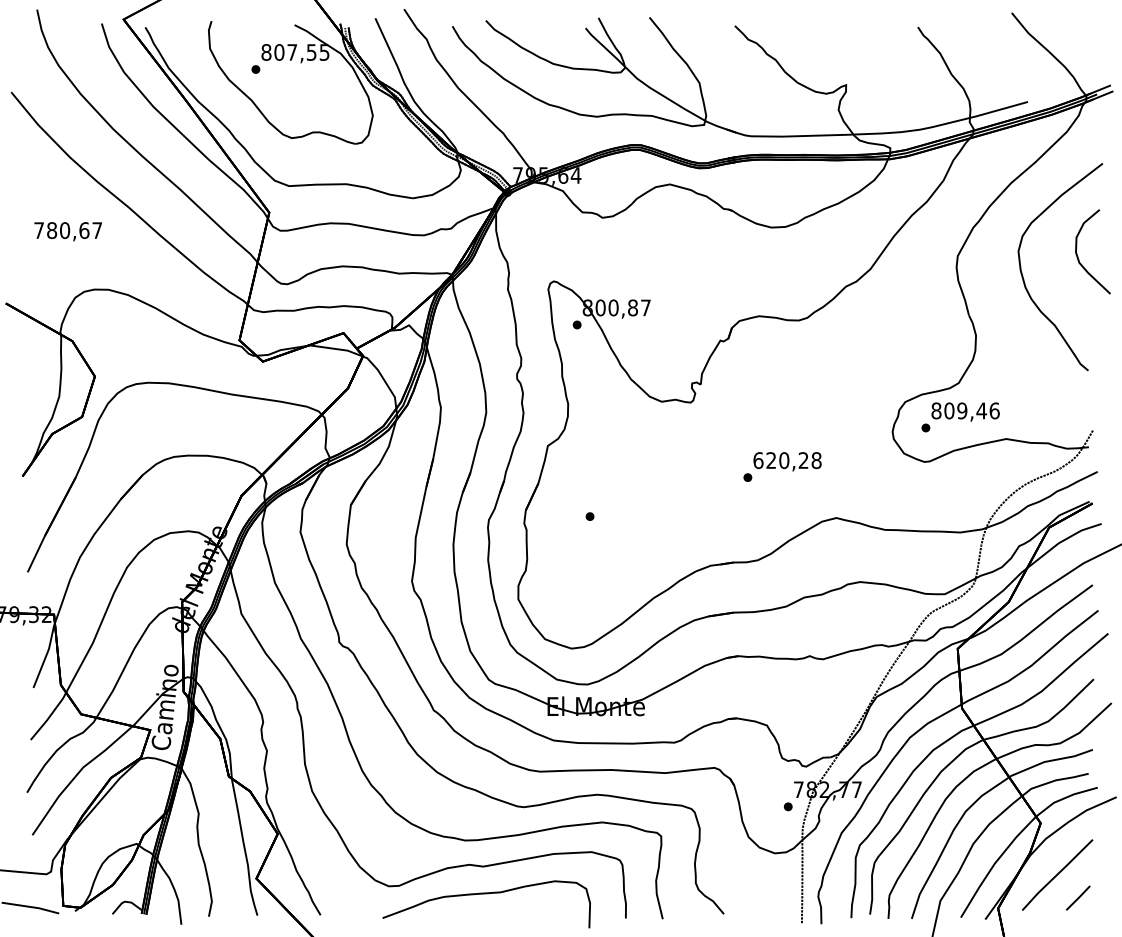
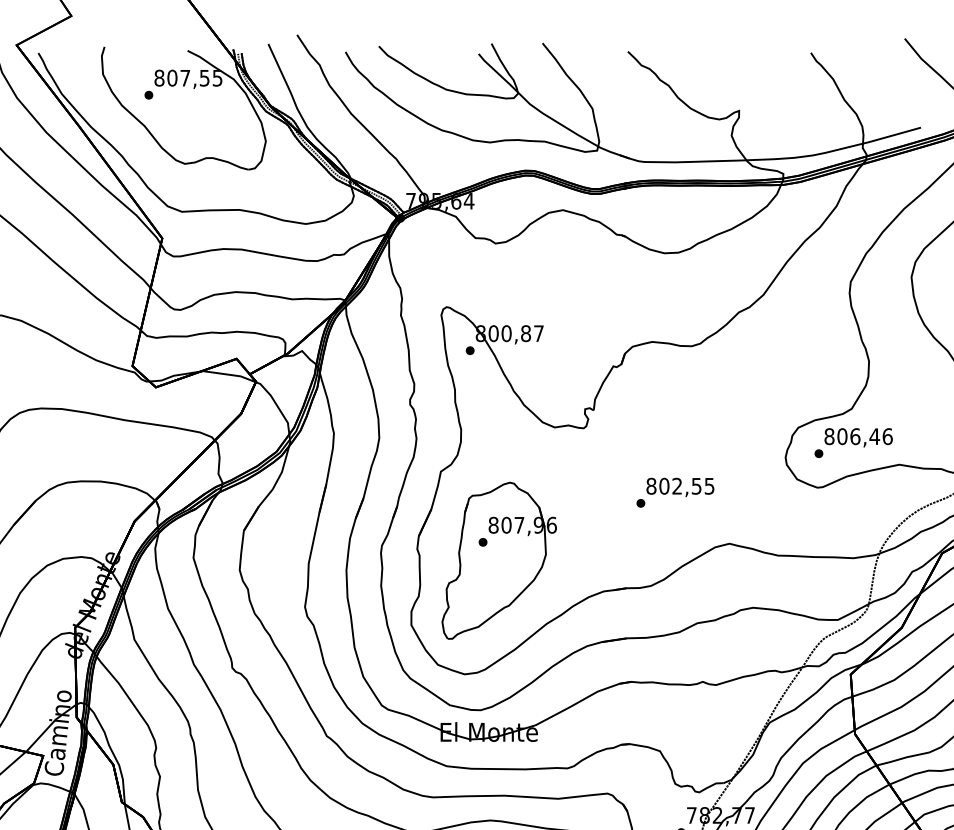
text: (962, 410) -> (855, 436), 809,46 -> 806,46
text: (787, 460) -> (680, 486), 620,28 -> 802,55
part: (605, 534) -> (498, 560), added

